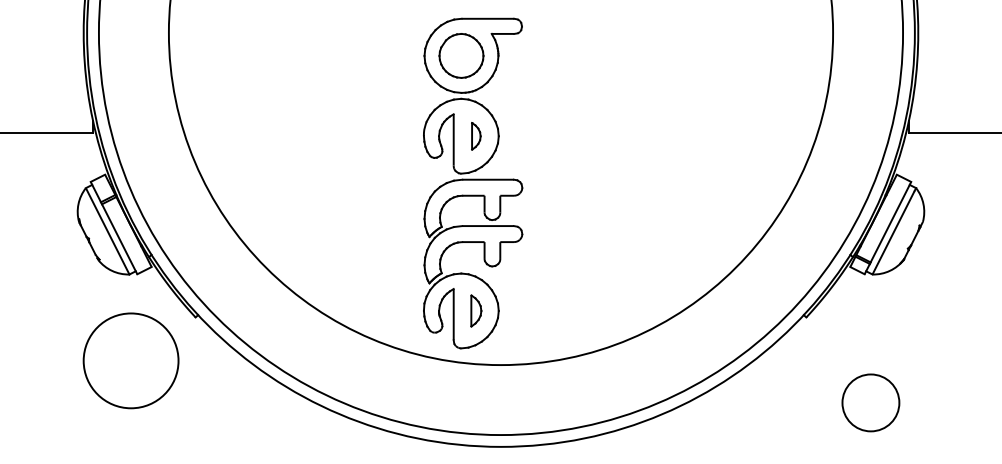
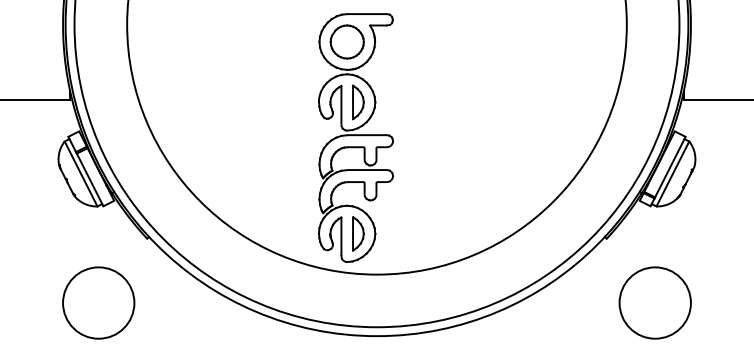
part: (476, 136) -> (358, 102), size x1.67
part: (476, 310) -> (358, 233), size x1.43
circle: (130, 360) -> (98, 302), moved
circle: (870, 402) -> (654, 302), size x1.67

